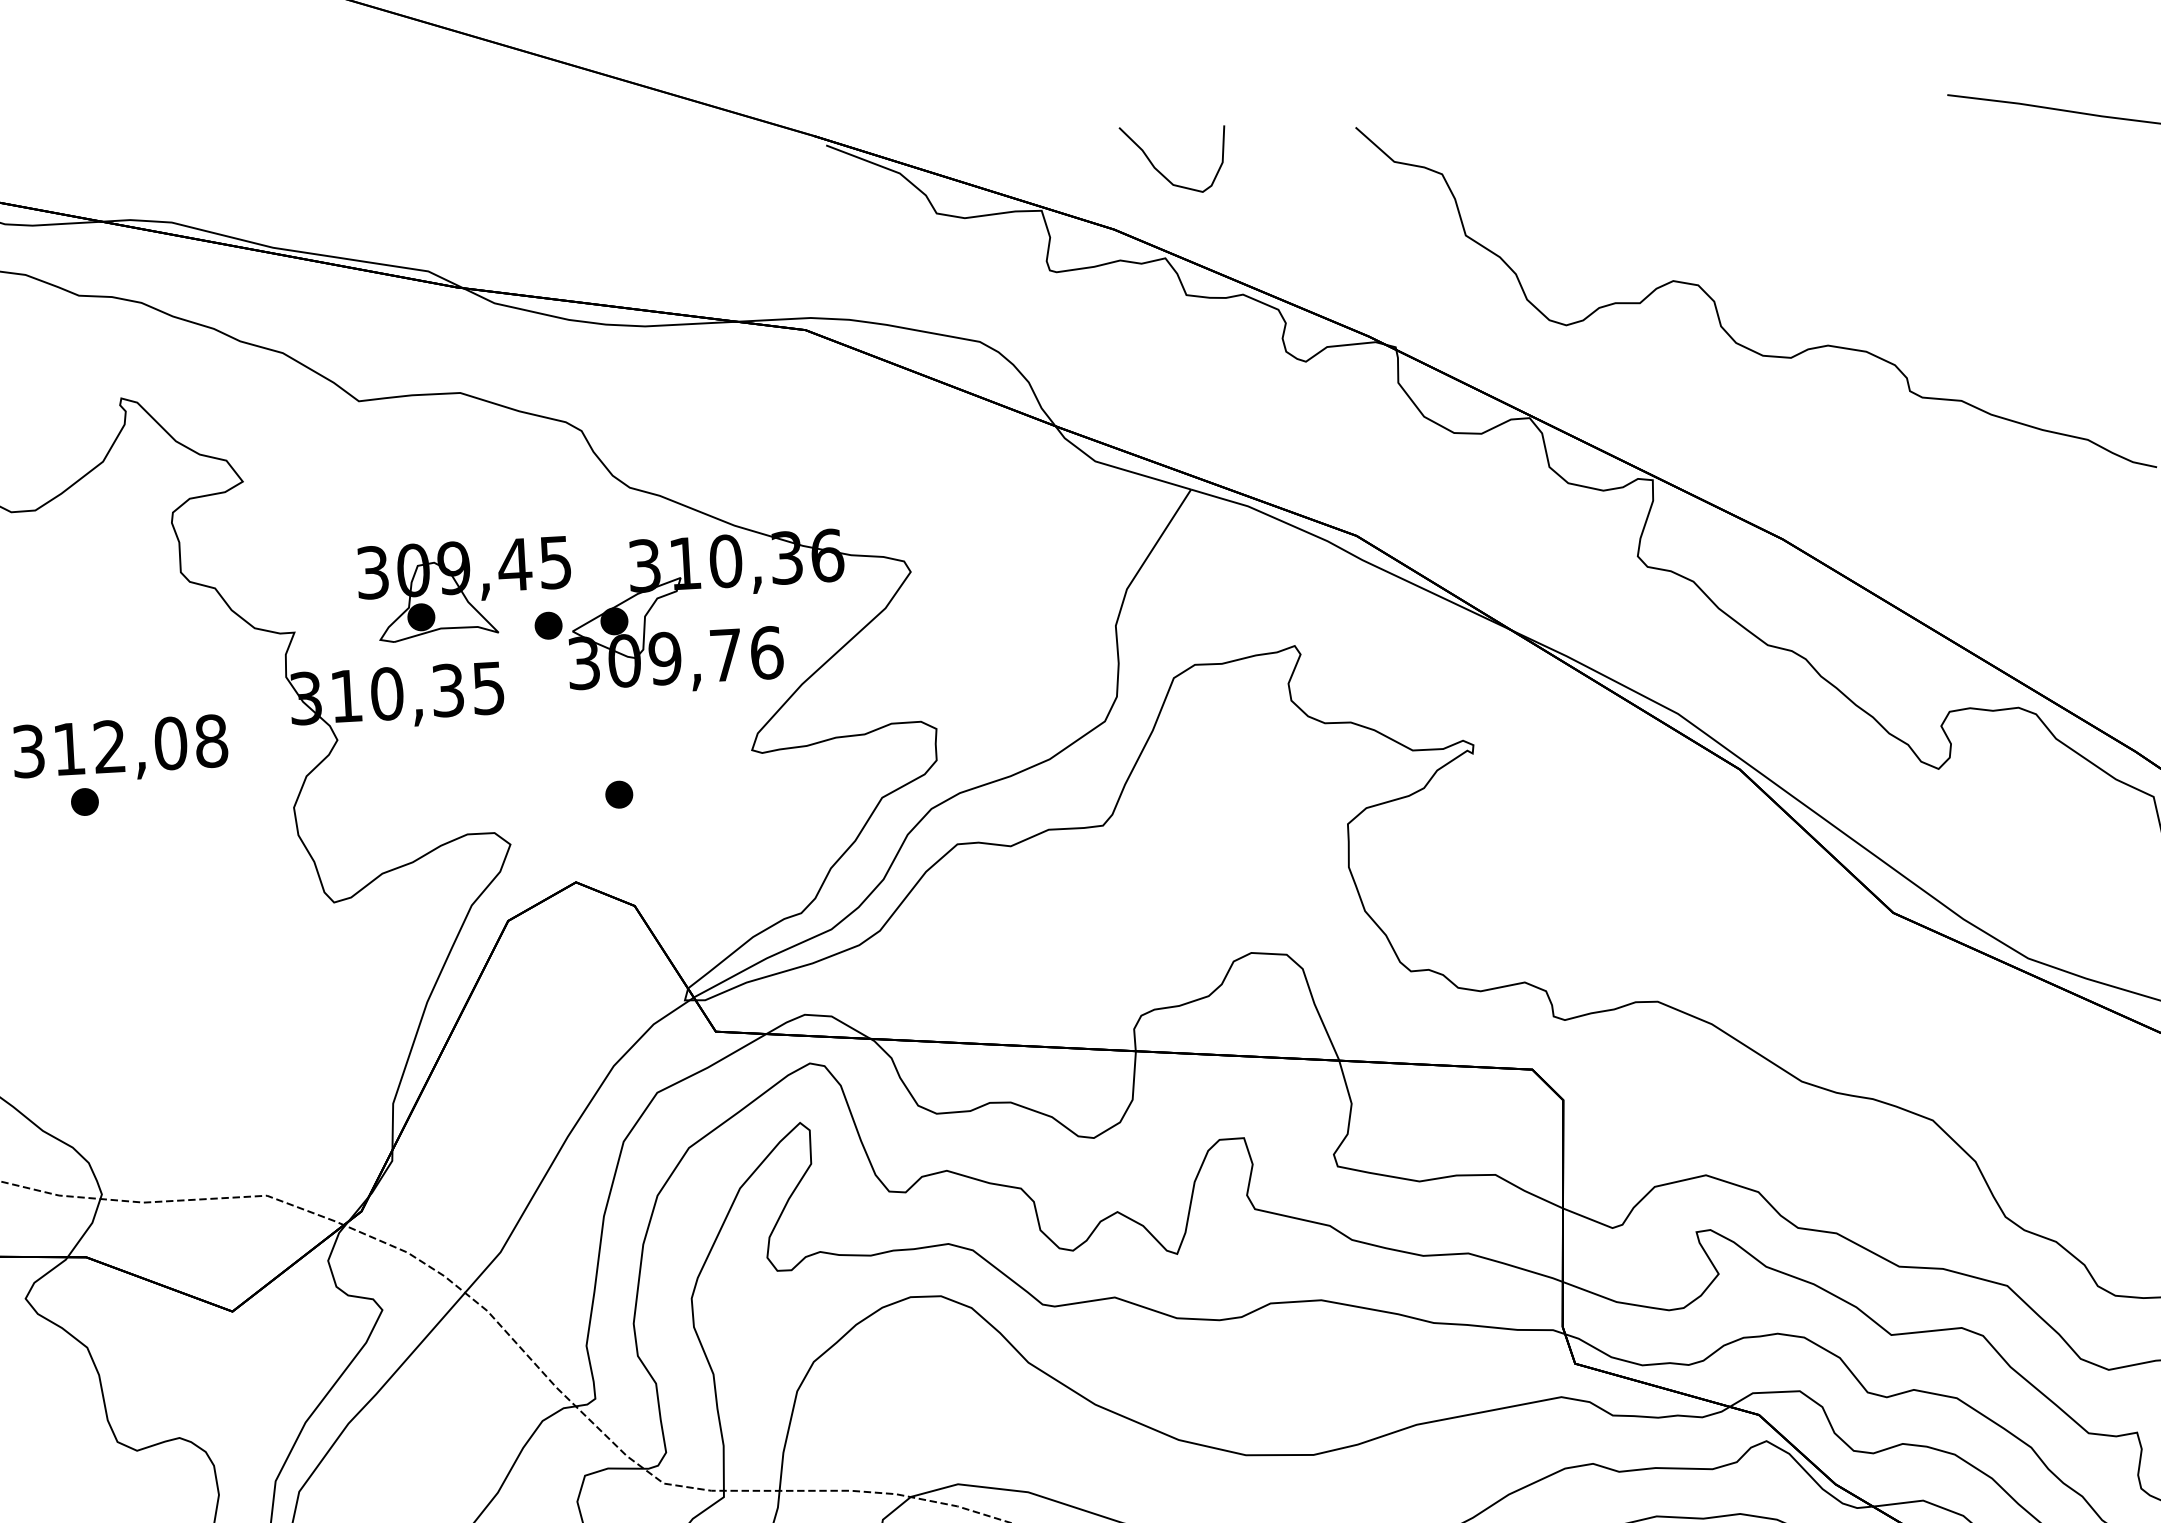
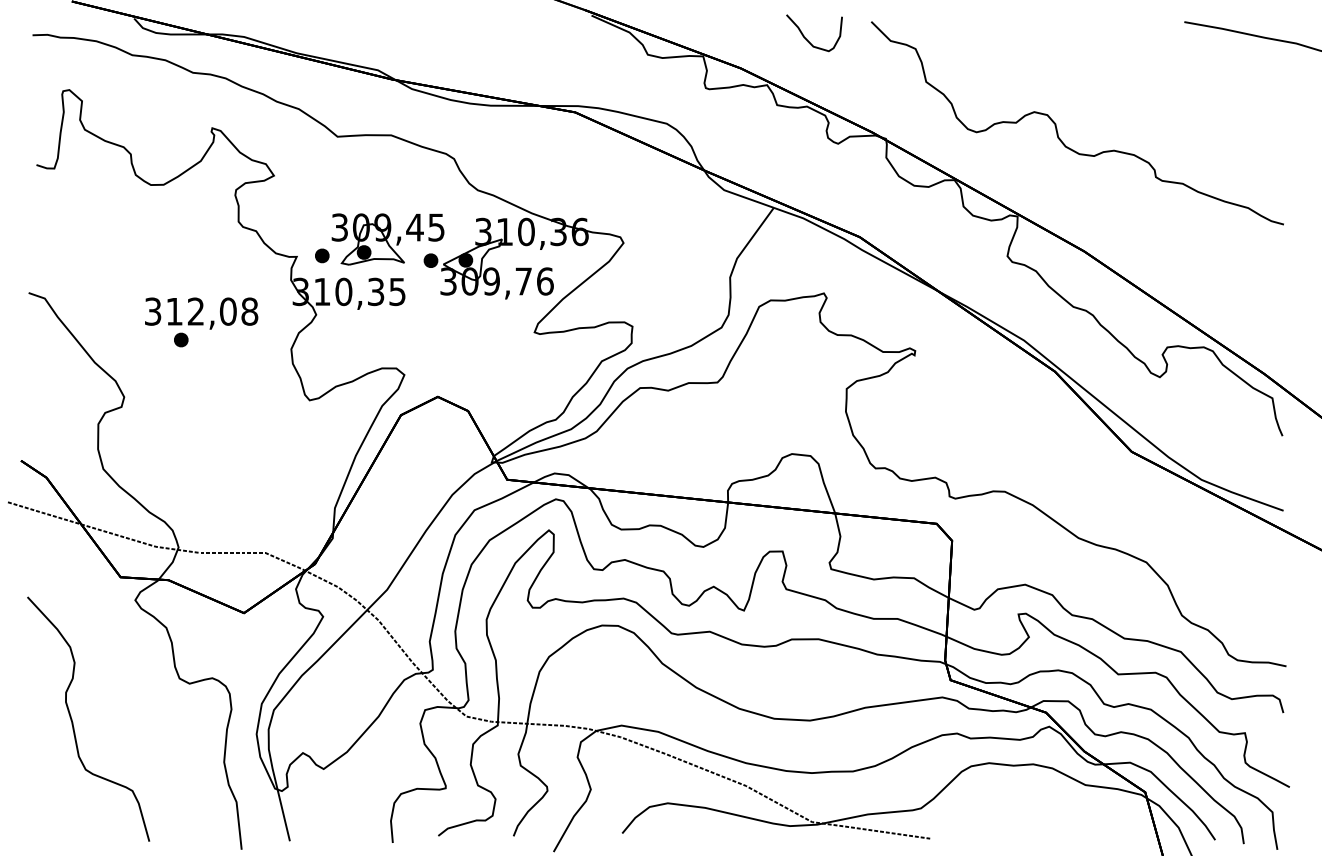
curve: (1161, 172) -> (807, 39), moved
part: (619, 793) -> (322, 255), moved

